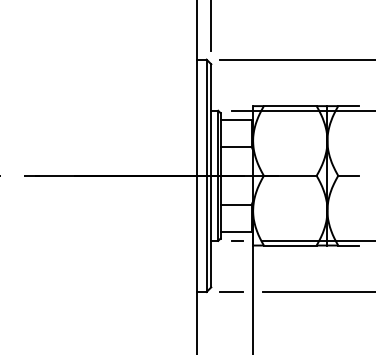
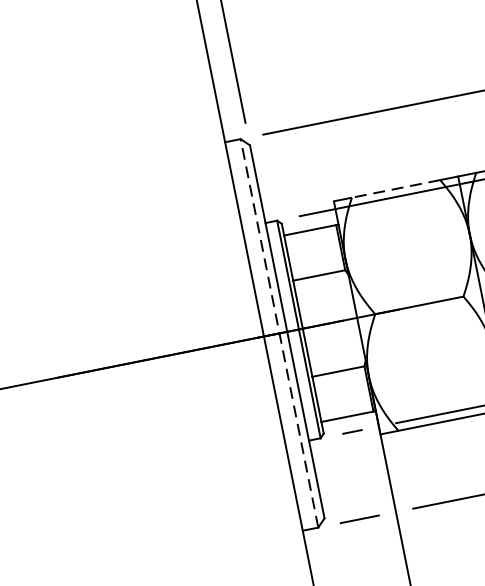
line: (289, 106) -> (394, 189), solid -> dashed
line: (206, 175) -> (279, 332), solid -> dashed

